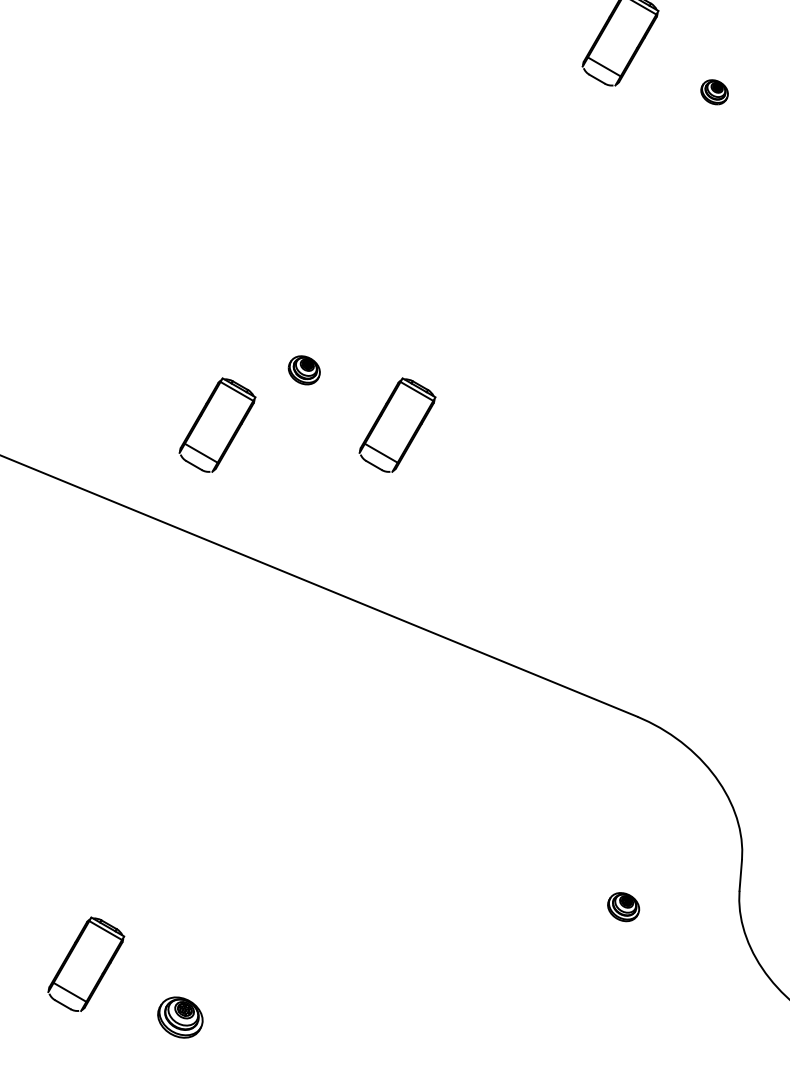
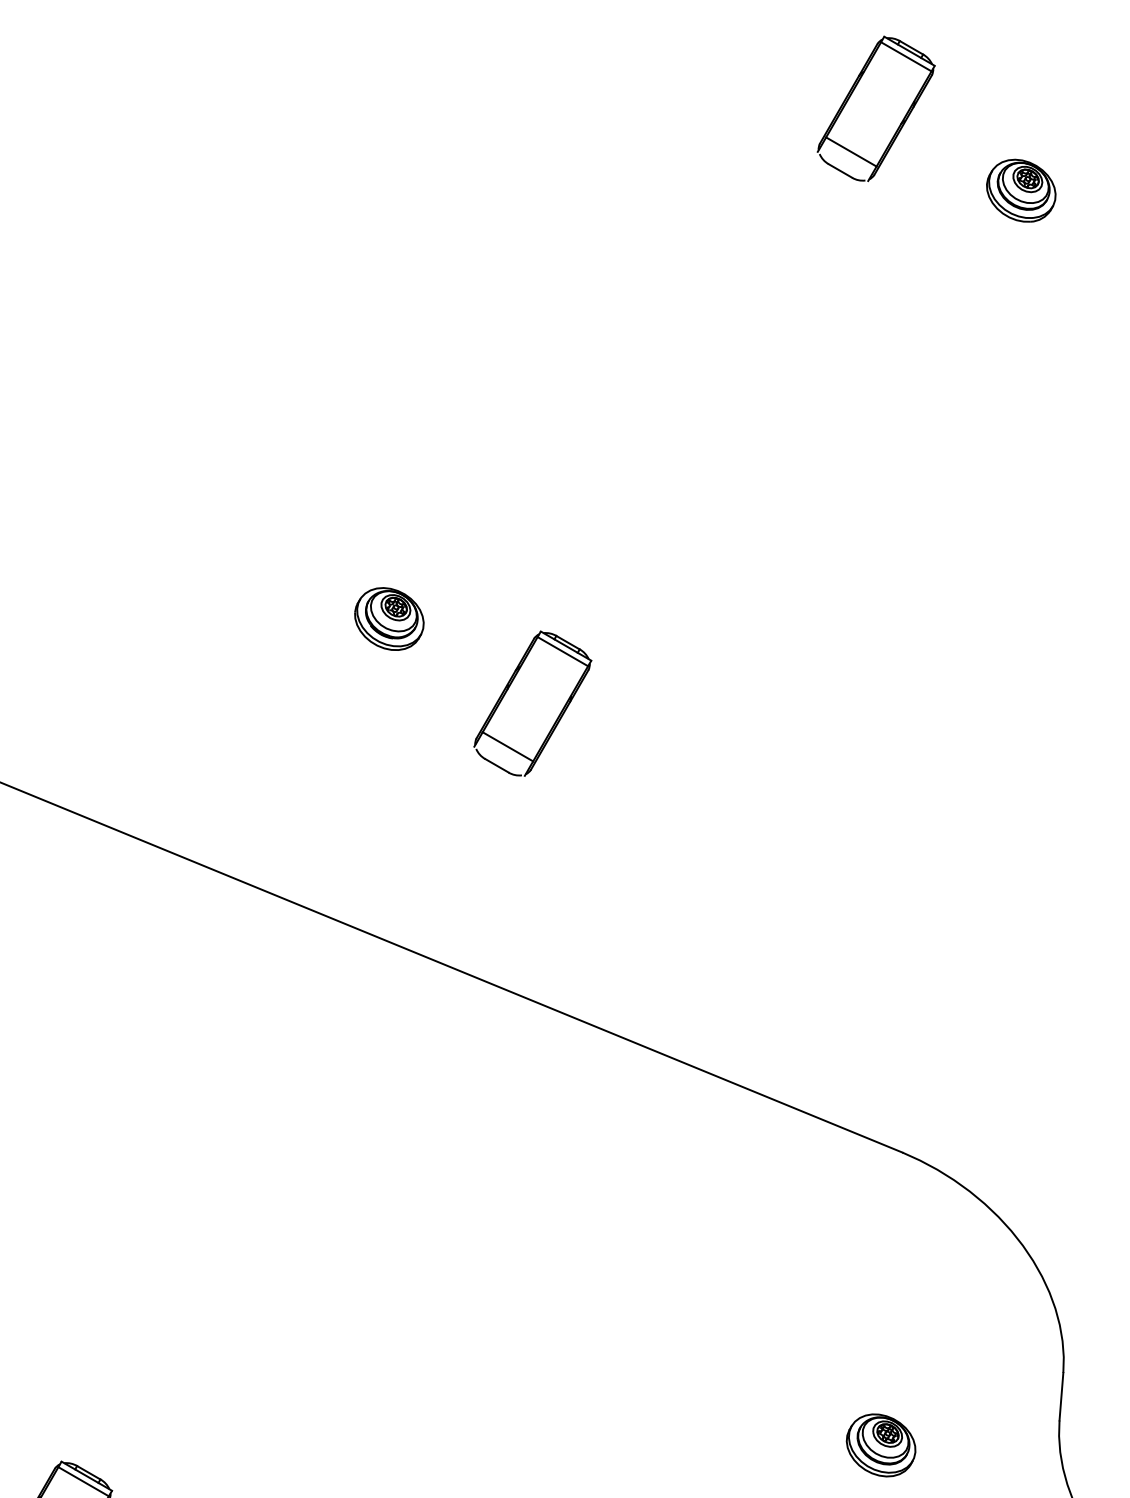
part: (714, 92) -> (1020, 191), size x1.67
part: (304, 370) -> (389, 619), size x1.43
part: (217, 424) -> (255, 702), removed
part: (623, 907) -> (880, 1446), size x1.43

